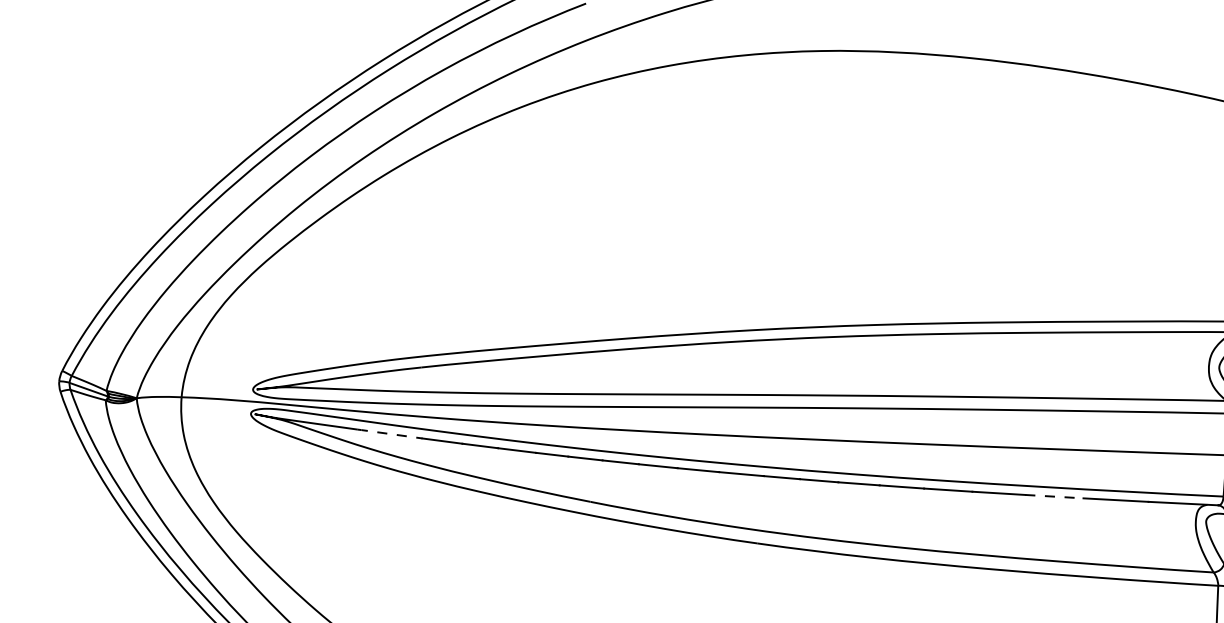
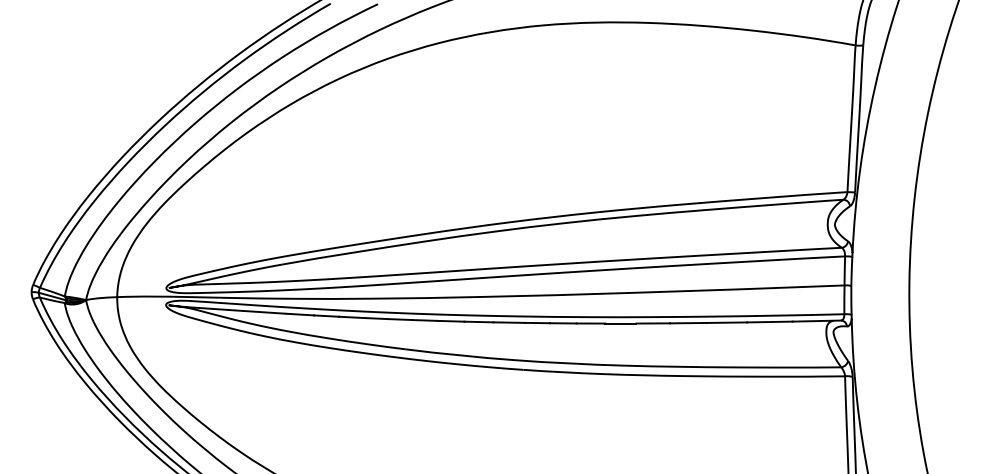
line: (390, 434) -> (263, 312), dashed -> solid
line: (1055, 496) -> (727, 322), dashed -> solid

